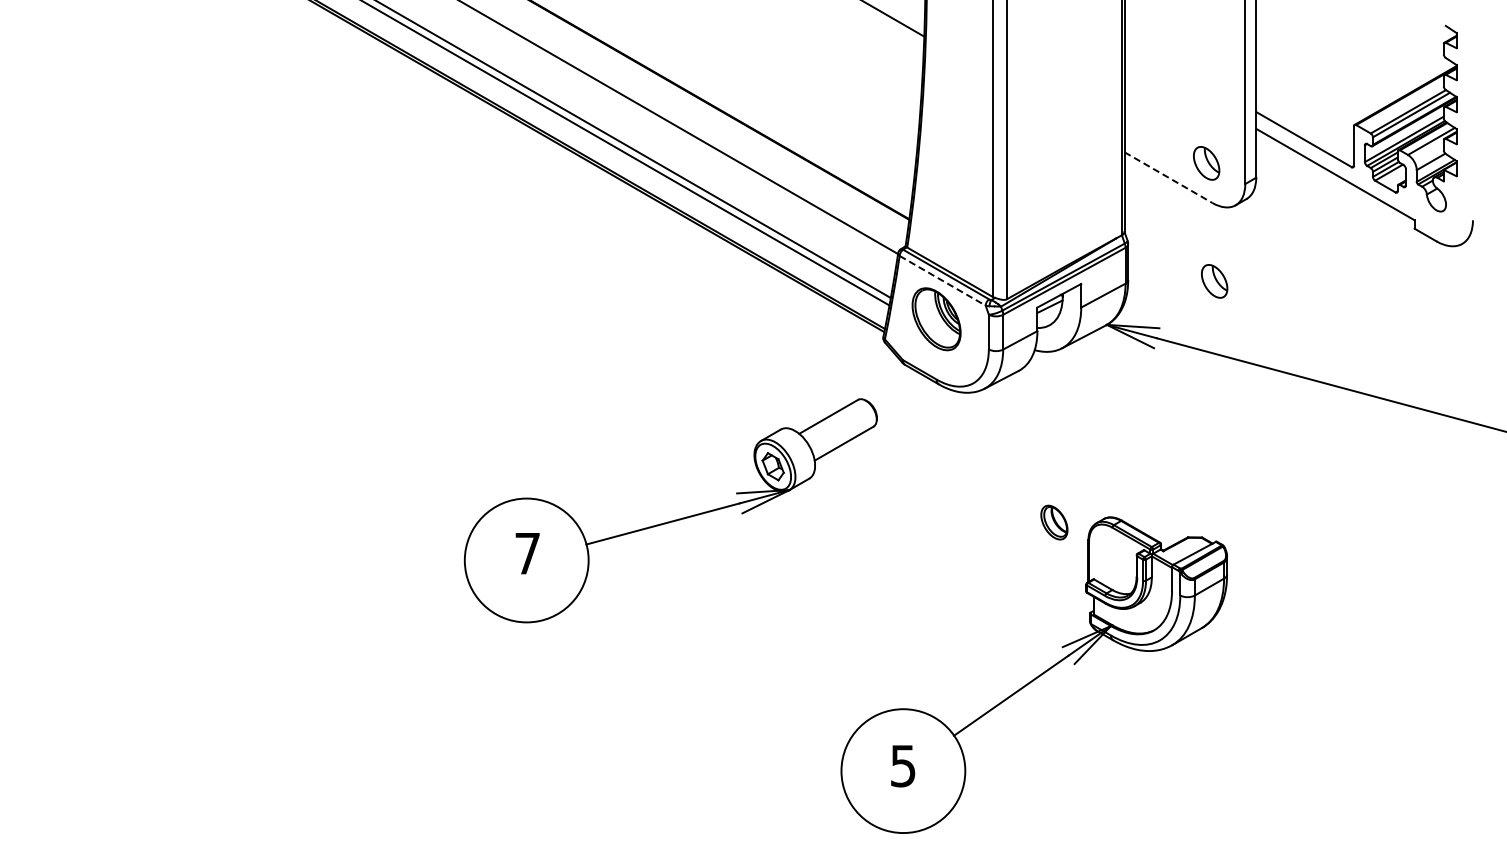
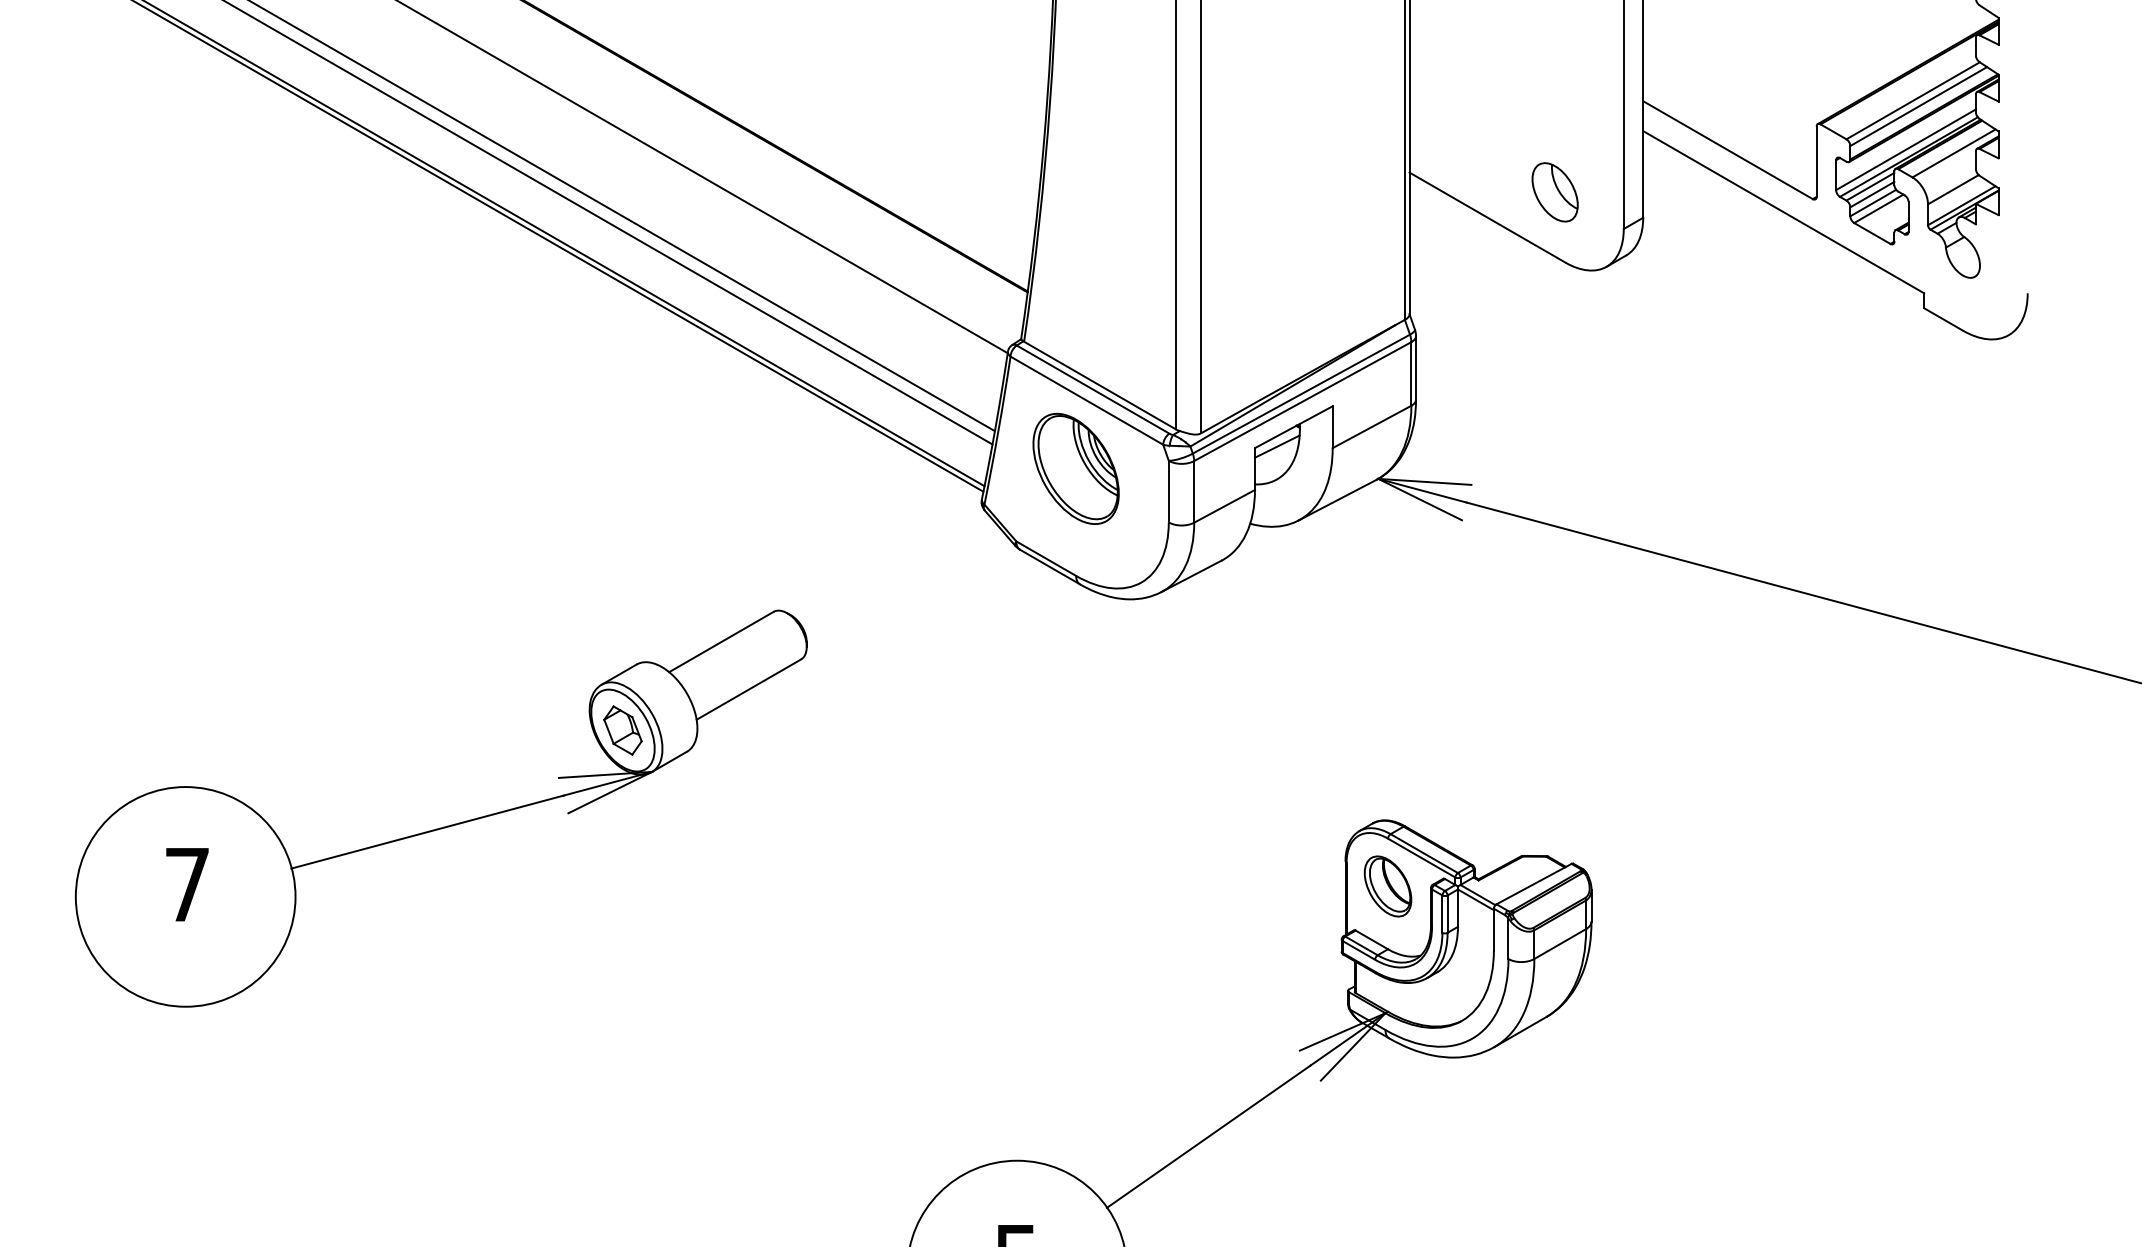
line: (1168, 177) -> (1487, 217), dashed -> solid
line: (942, 280) -> (1086, 400), dashed -> solid
part: (1214, 281) -> (1569, 401), removed
part: (671, 520) -> (442, 825), moved
part: (1054, 522) -> (1388, 886), moved

